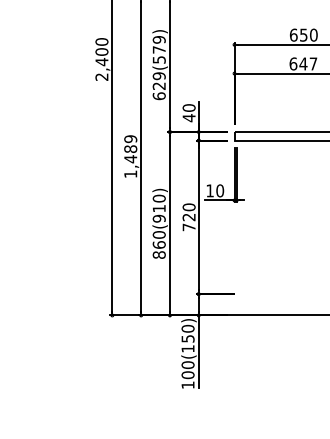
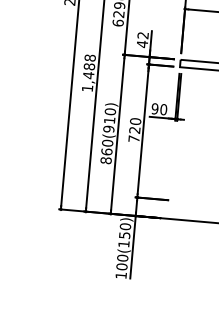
text: (188, 107) -> (142, 35), 40 -> 42
text: (130, 139) -> (89, 58), 1,489 -> 1,488
text: (209, 190) -> (154, 108), 10 -> 90

